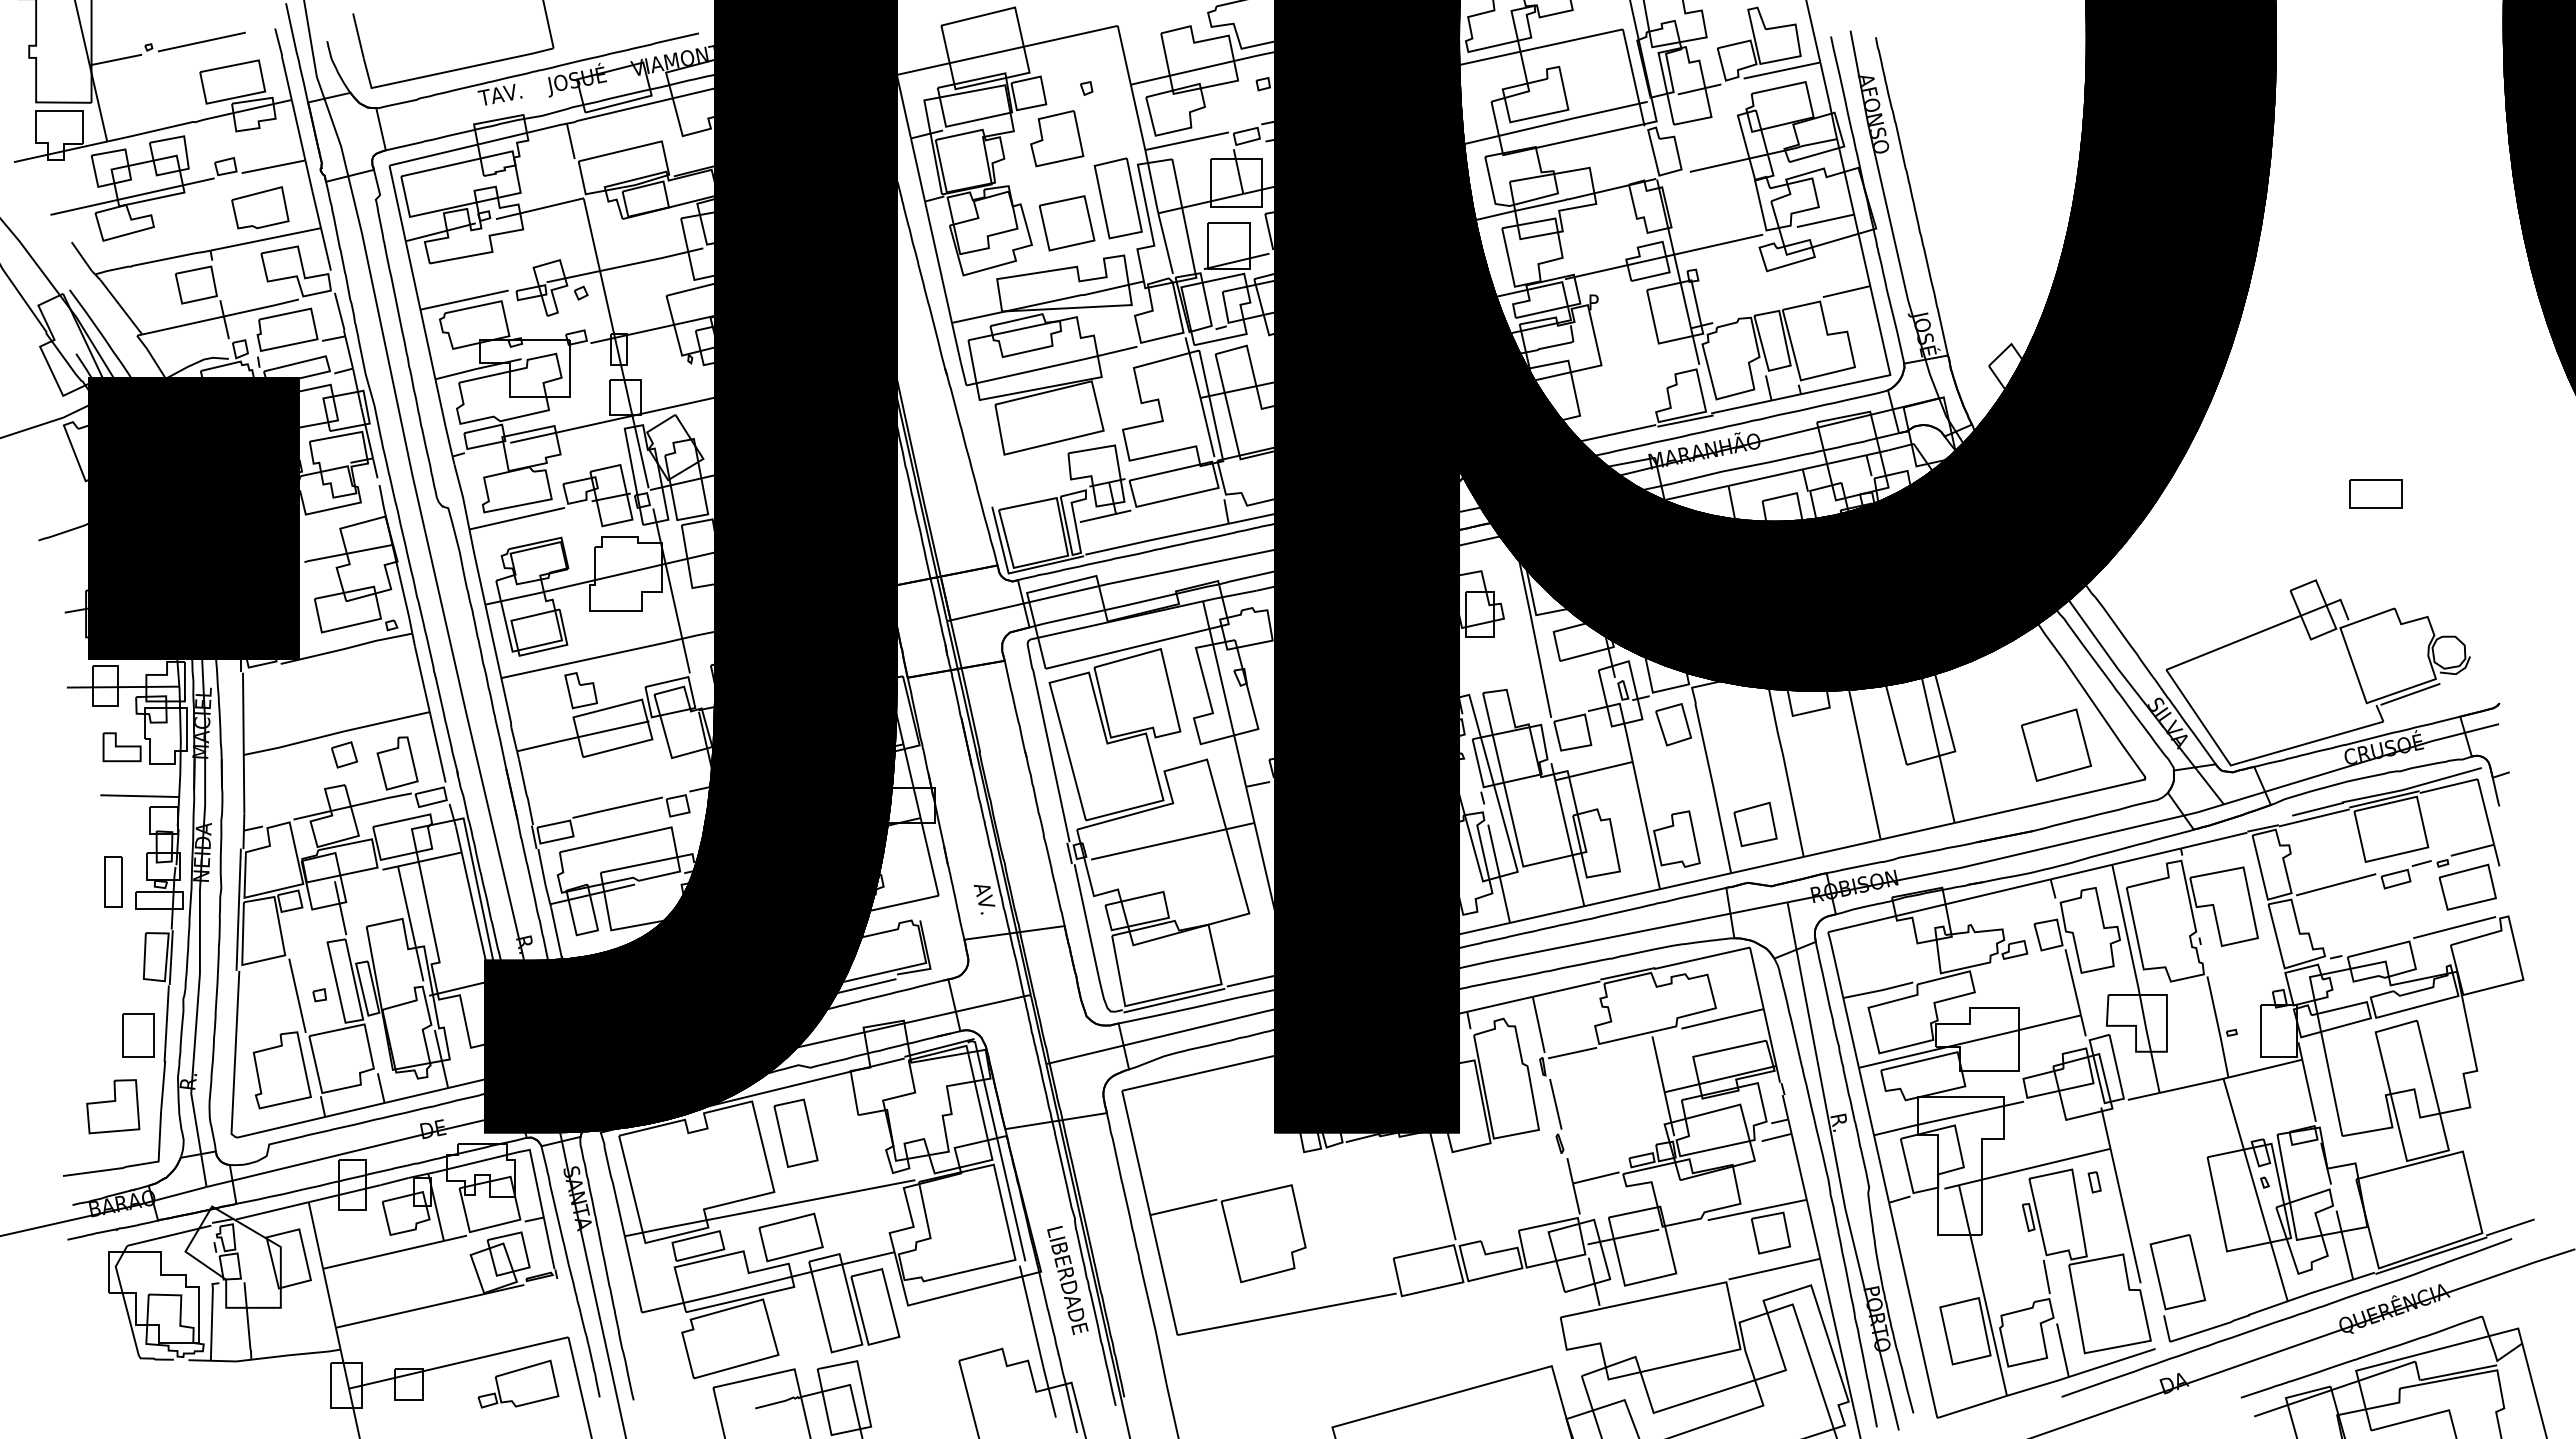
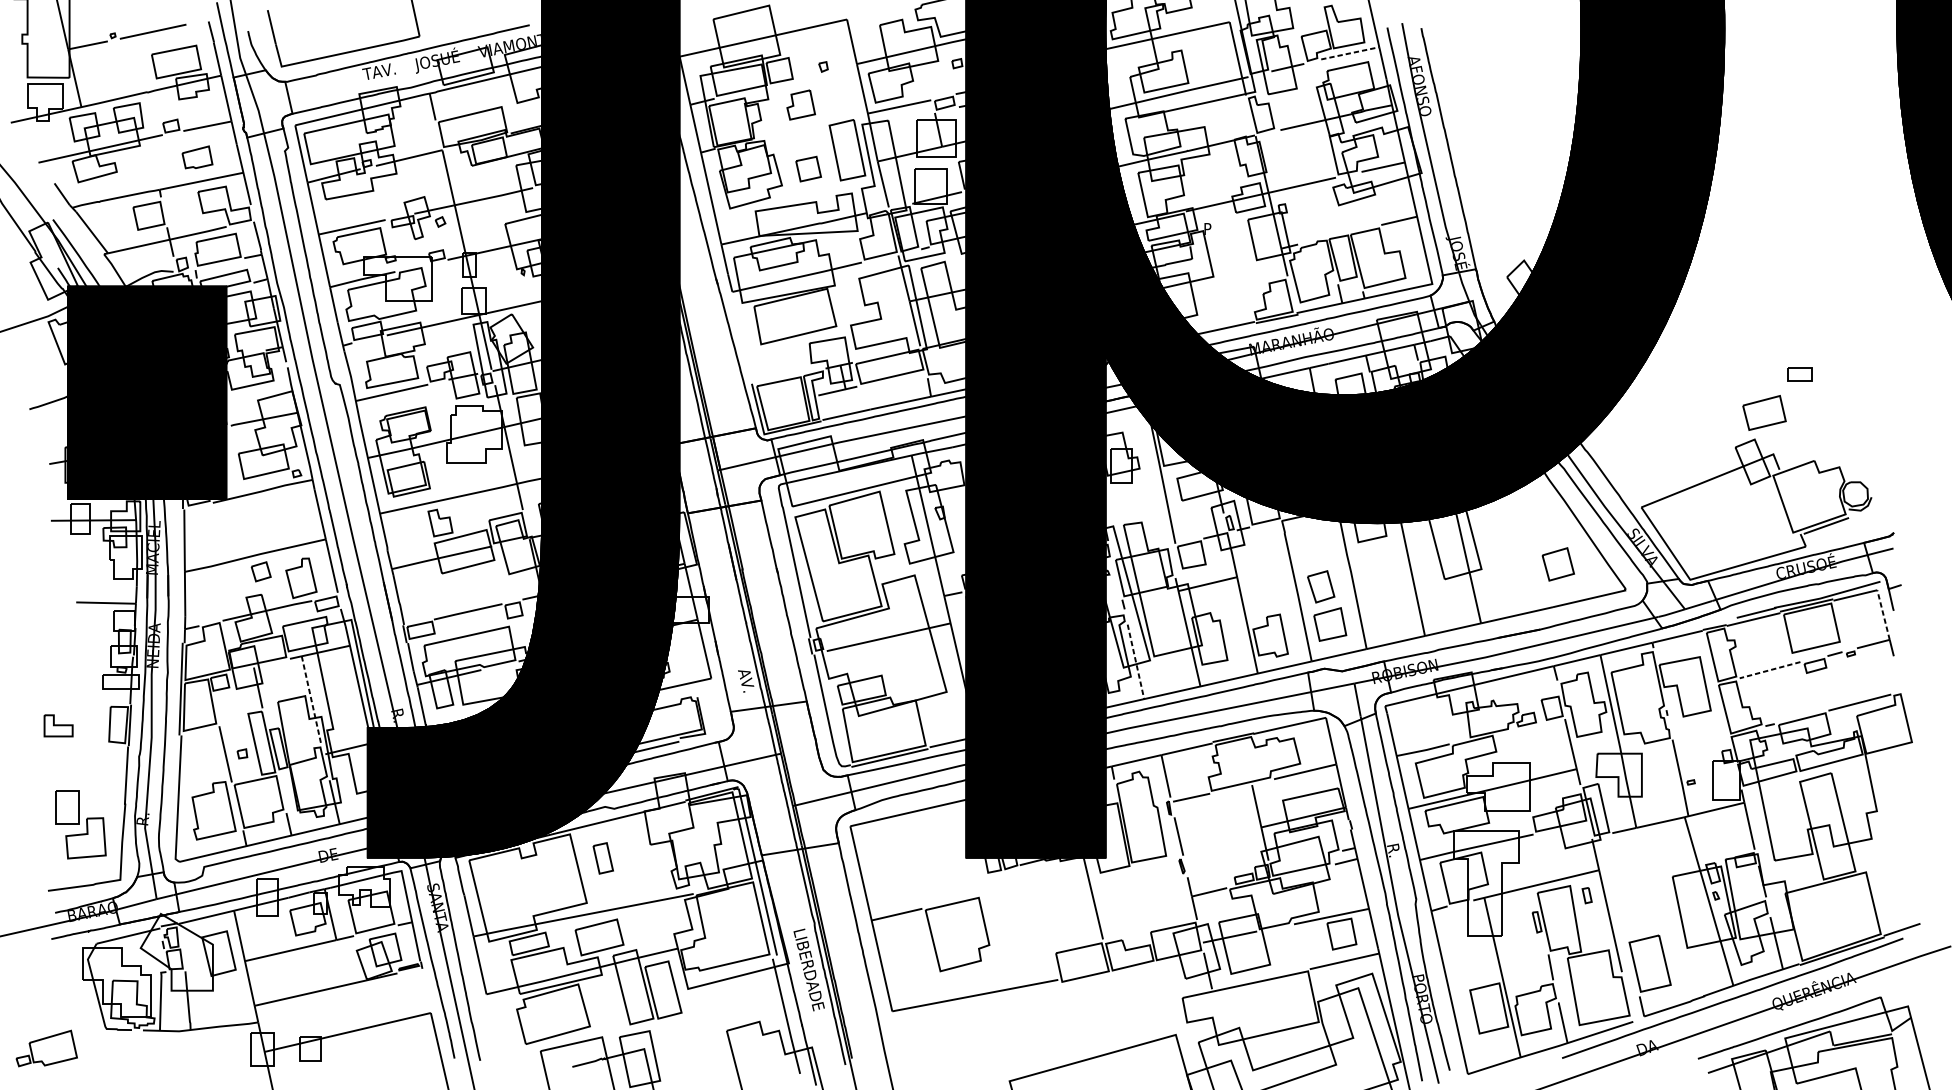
line: (1782, 70) -> (1350, 53), solid -> dashed
part: (1057, 138) -> (801, 104), size x0.7
part: (260, 207) -> (197, 157), size x0.7
part: (1066, 223) -> (808, 169), size x0.6
part: (2375, 493) -> (1799, 373), size x0.6
part: (1673, 724) -> (1321, 586), moved
part: (2056, 744) -> (1558, 563), size x0.6
part: (121, 747) -> (58, 726), moved
line: (2485, 811) -> (1883, 614), solid -> dashed
line: (1499, 874) -> (1136, 662), solid -> dashed
part: (113, 881) -> (86, 667), removed
line: (2335, 884) -> (1769, 670), solid -> dashed
part: (2467, 886) -> (1764, 412), moved
line: (410, 923) -> (311, 699), solid -> dashed
part: (138, 1035) -> (67, 807), moved
part: (795, 1132) -> (602, 857), size x0.6
part: (518, 1383) -> (46, 1048), moved

